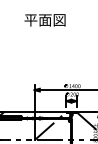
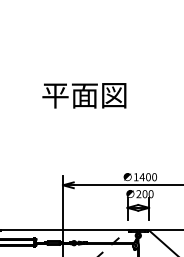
text: (44, 20) -> (83, 96), moved

